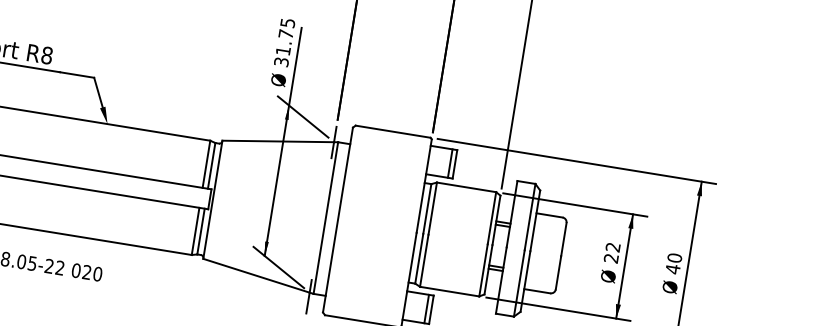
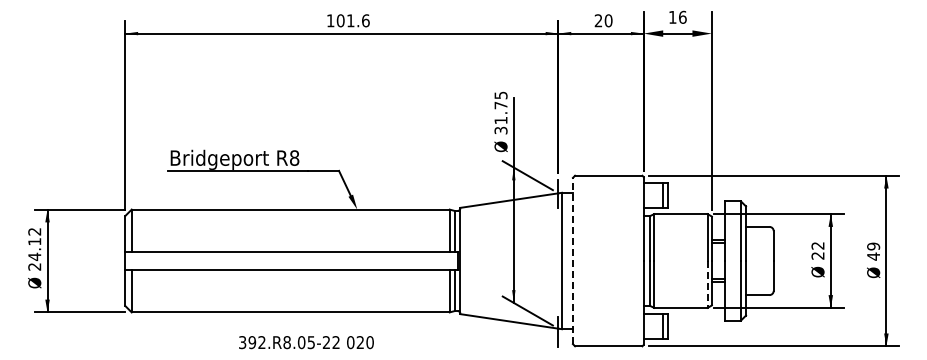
line: (337, 219) -> (572, 260), solid -> dashed
text: (674, 258) -> (873, 246), 40 -> 49
line: (483, 270) -> (707, 284), solid -> dashed

